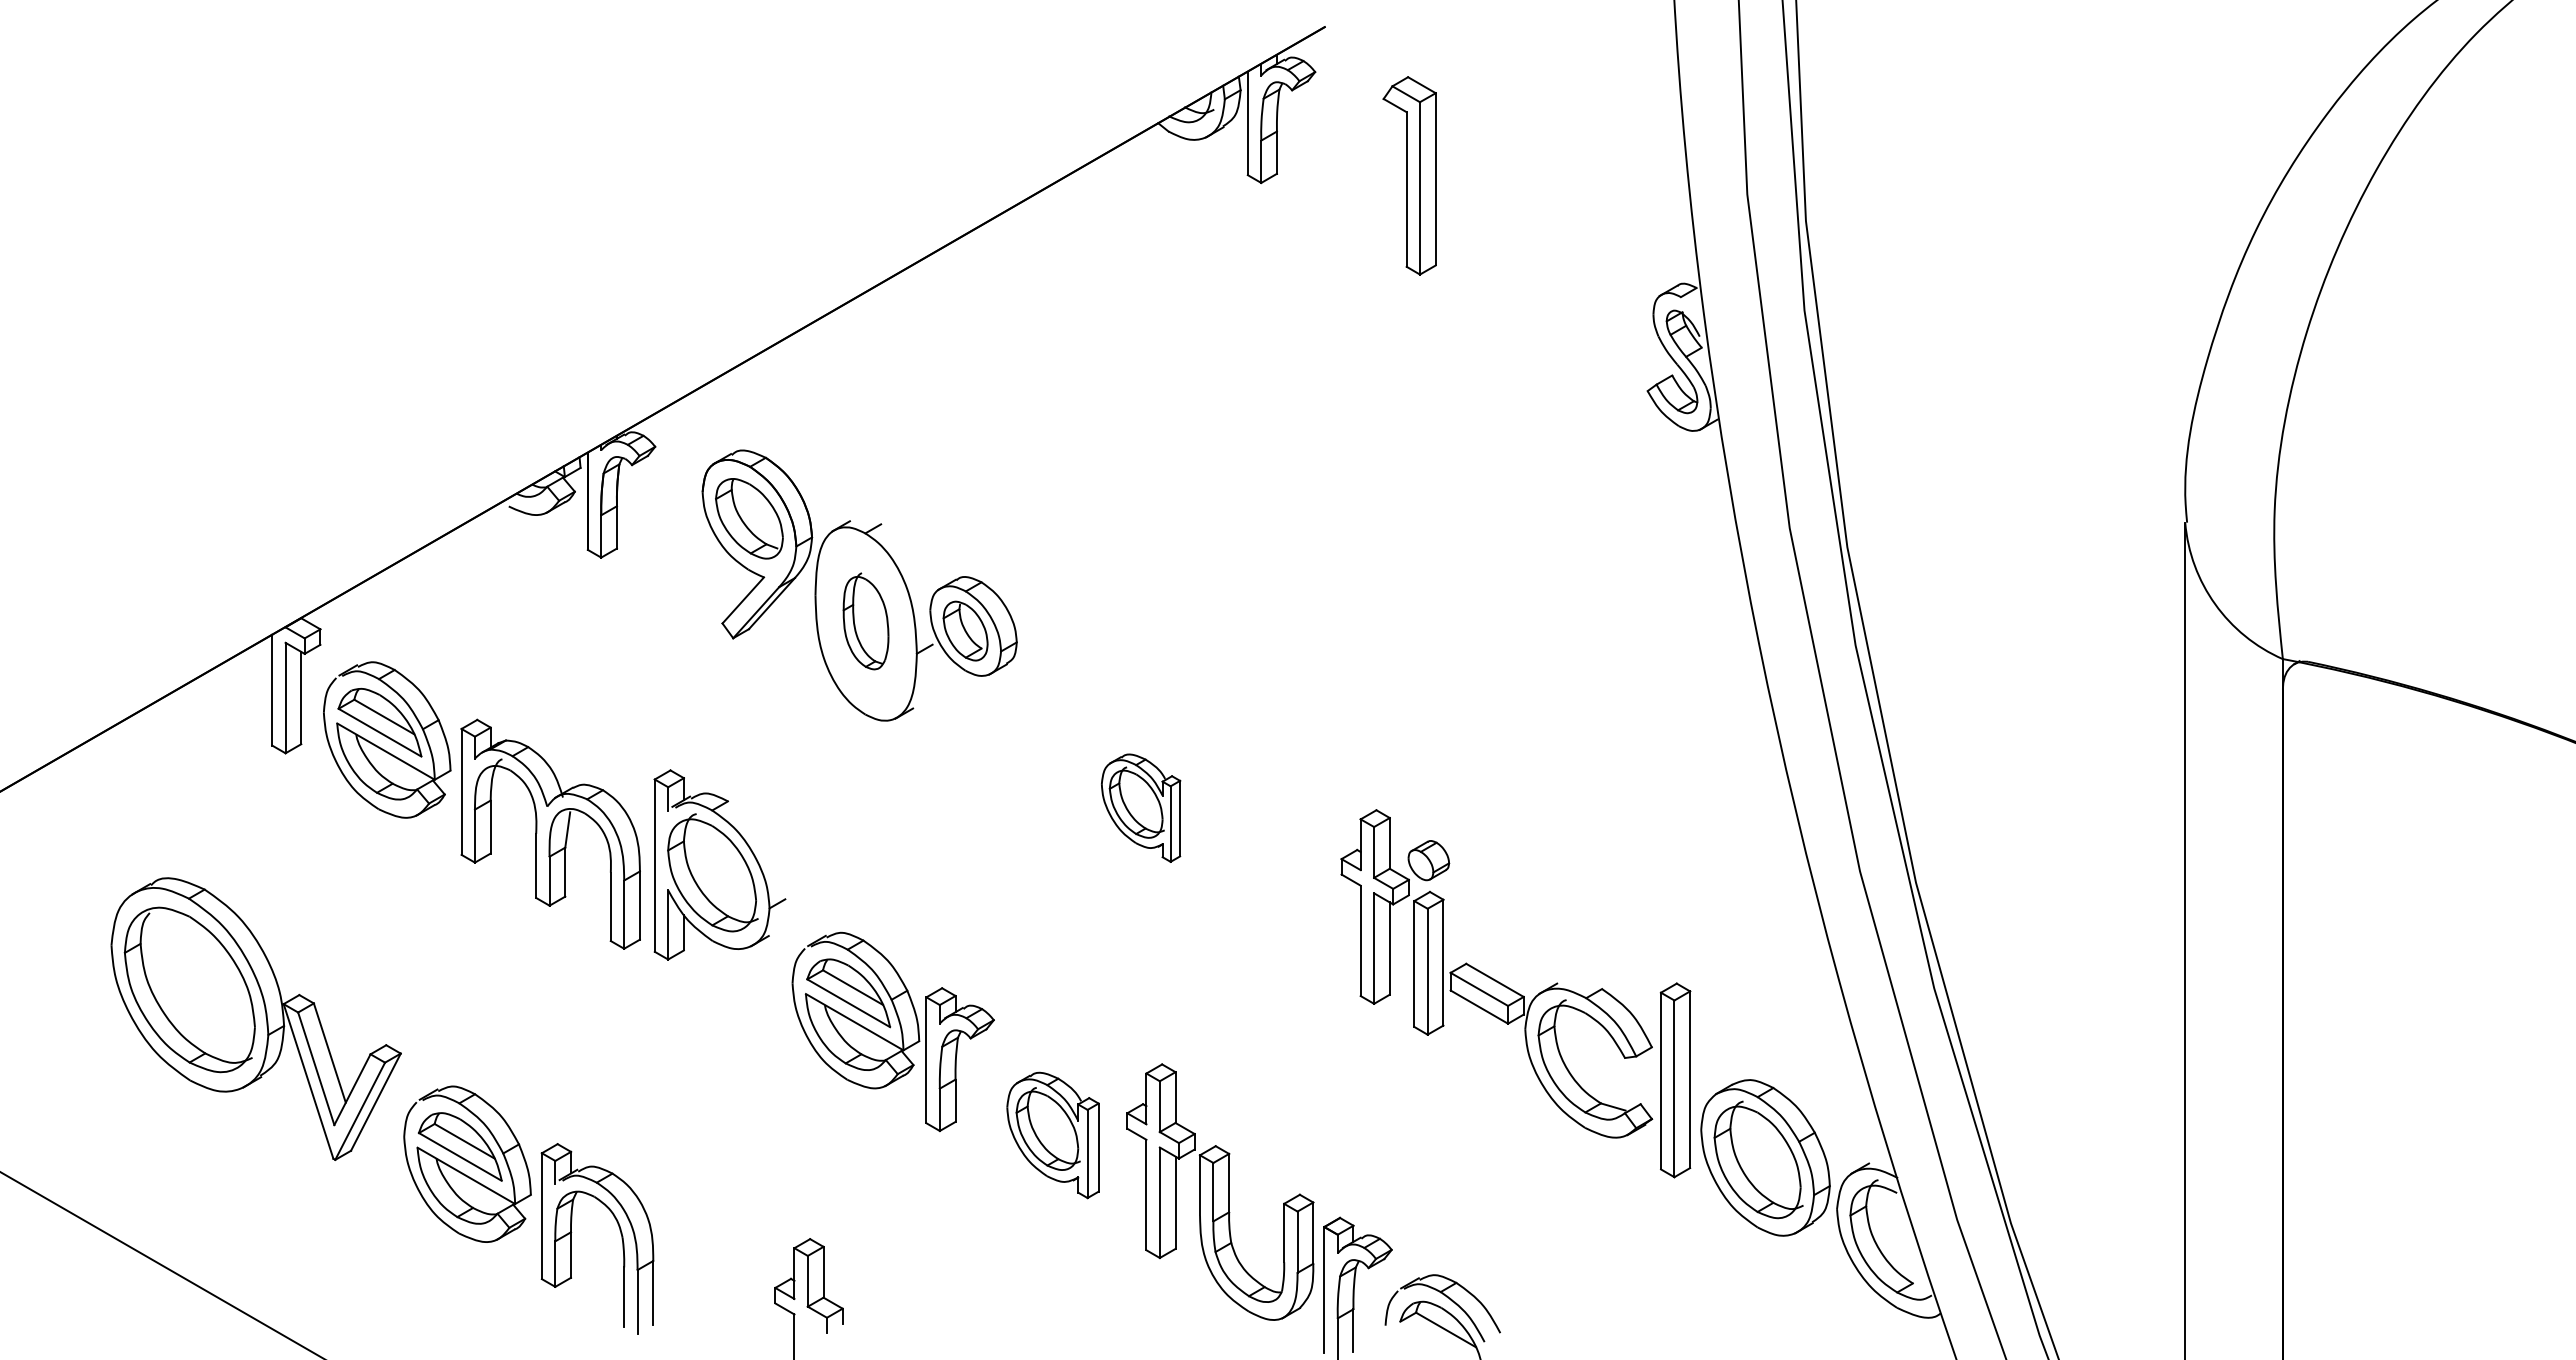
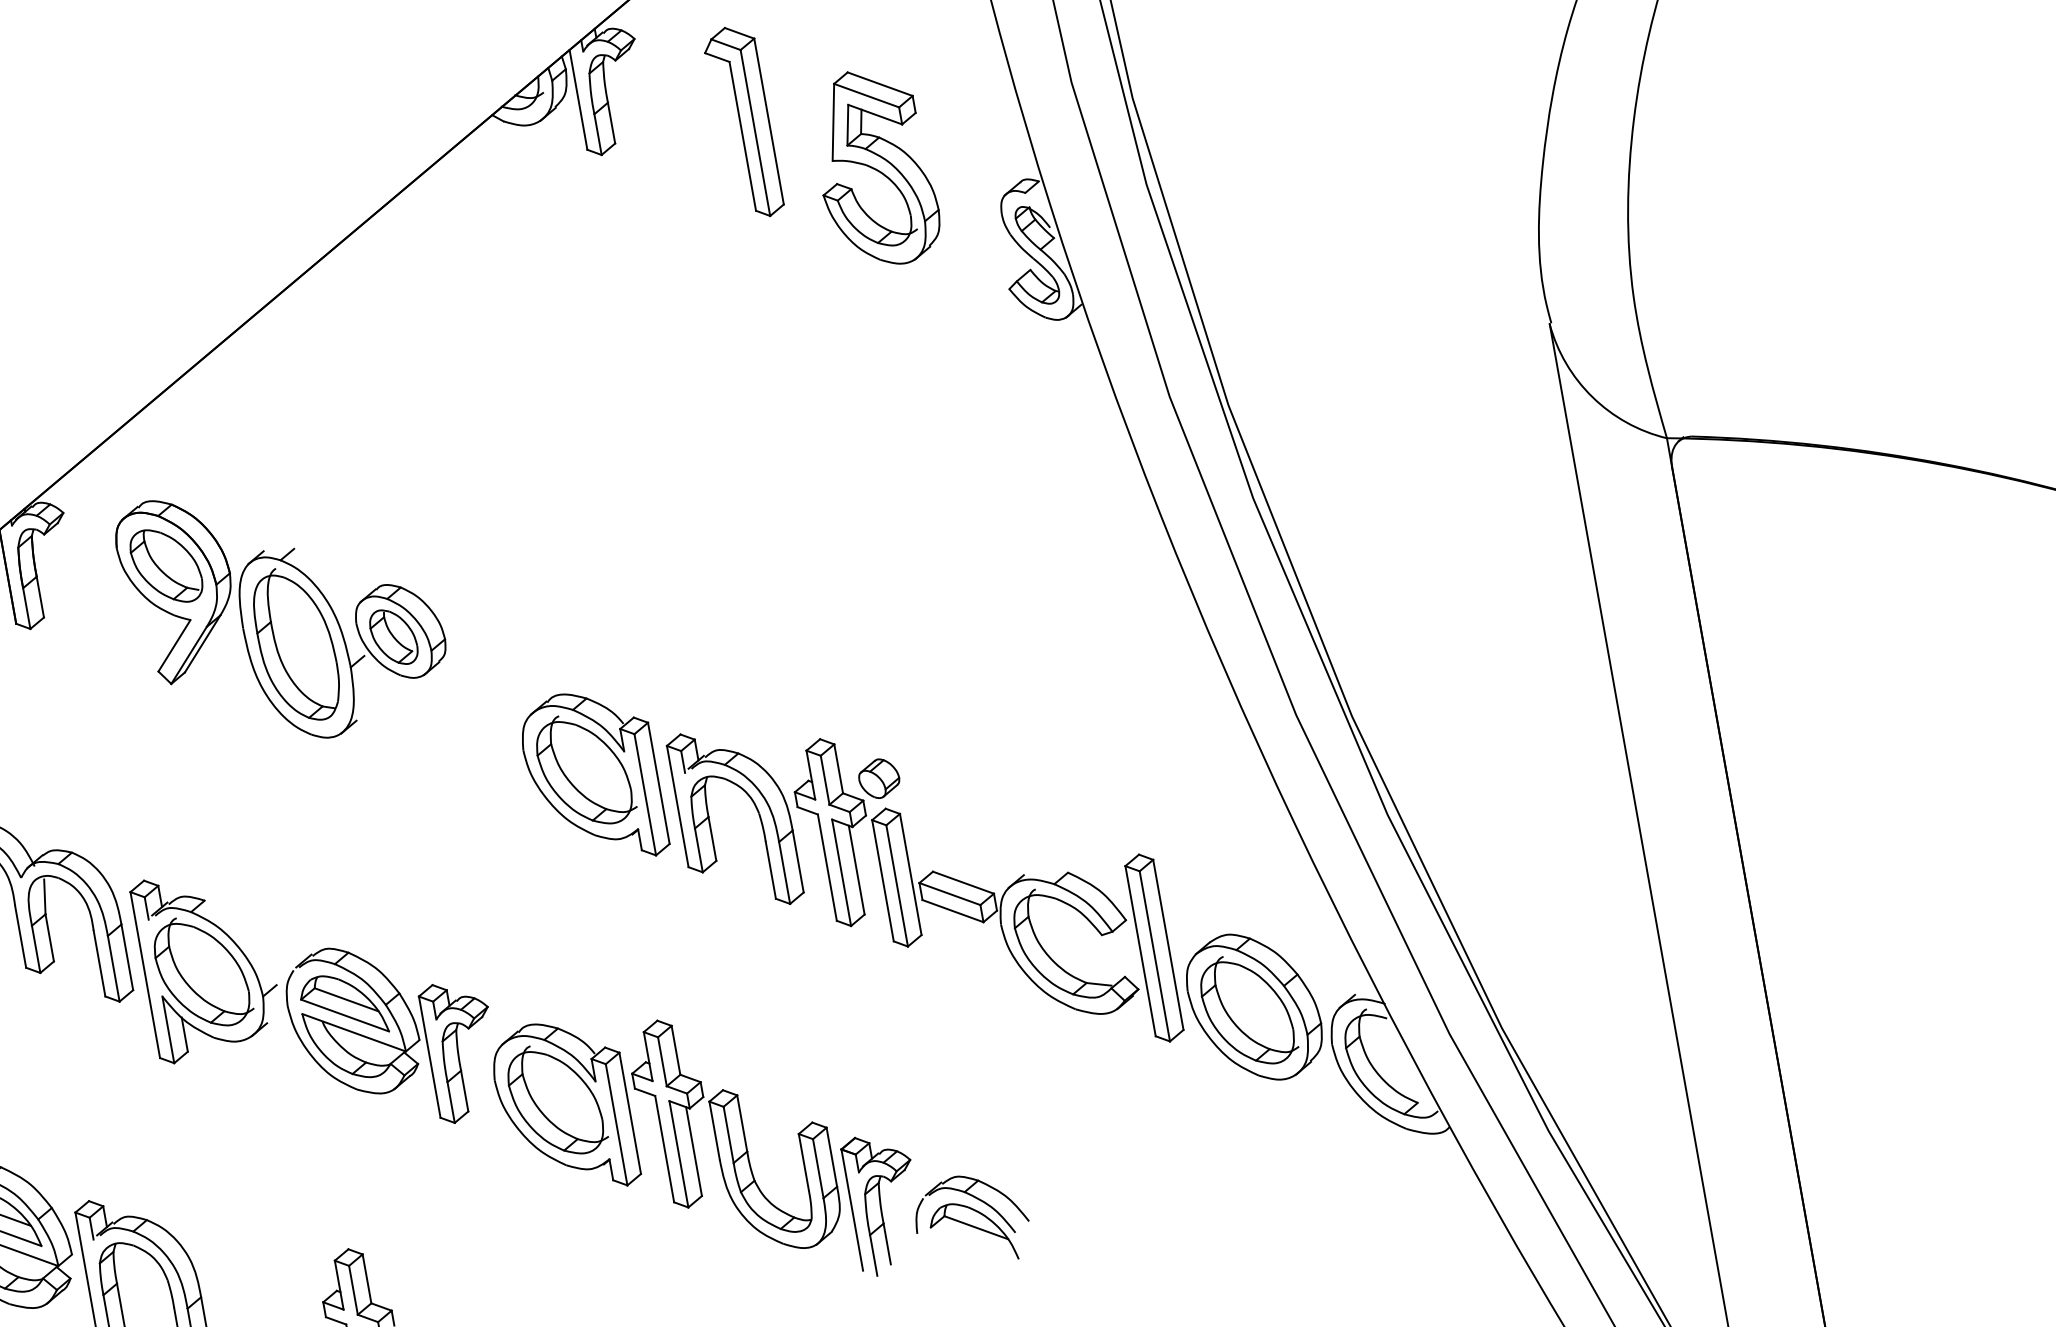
part: (1533, 244) -> (874, 167), added
part: (865, 621) -> (295, 645), size x1.67
part: (1140, 807) -> (592, 777), size x1.67
part: (719, 864) -> (207, 962), moved
part: (1298, 866) -> (754, 806), added
part: (1052, 1135) -> (564, 1107), size x1.43

